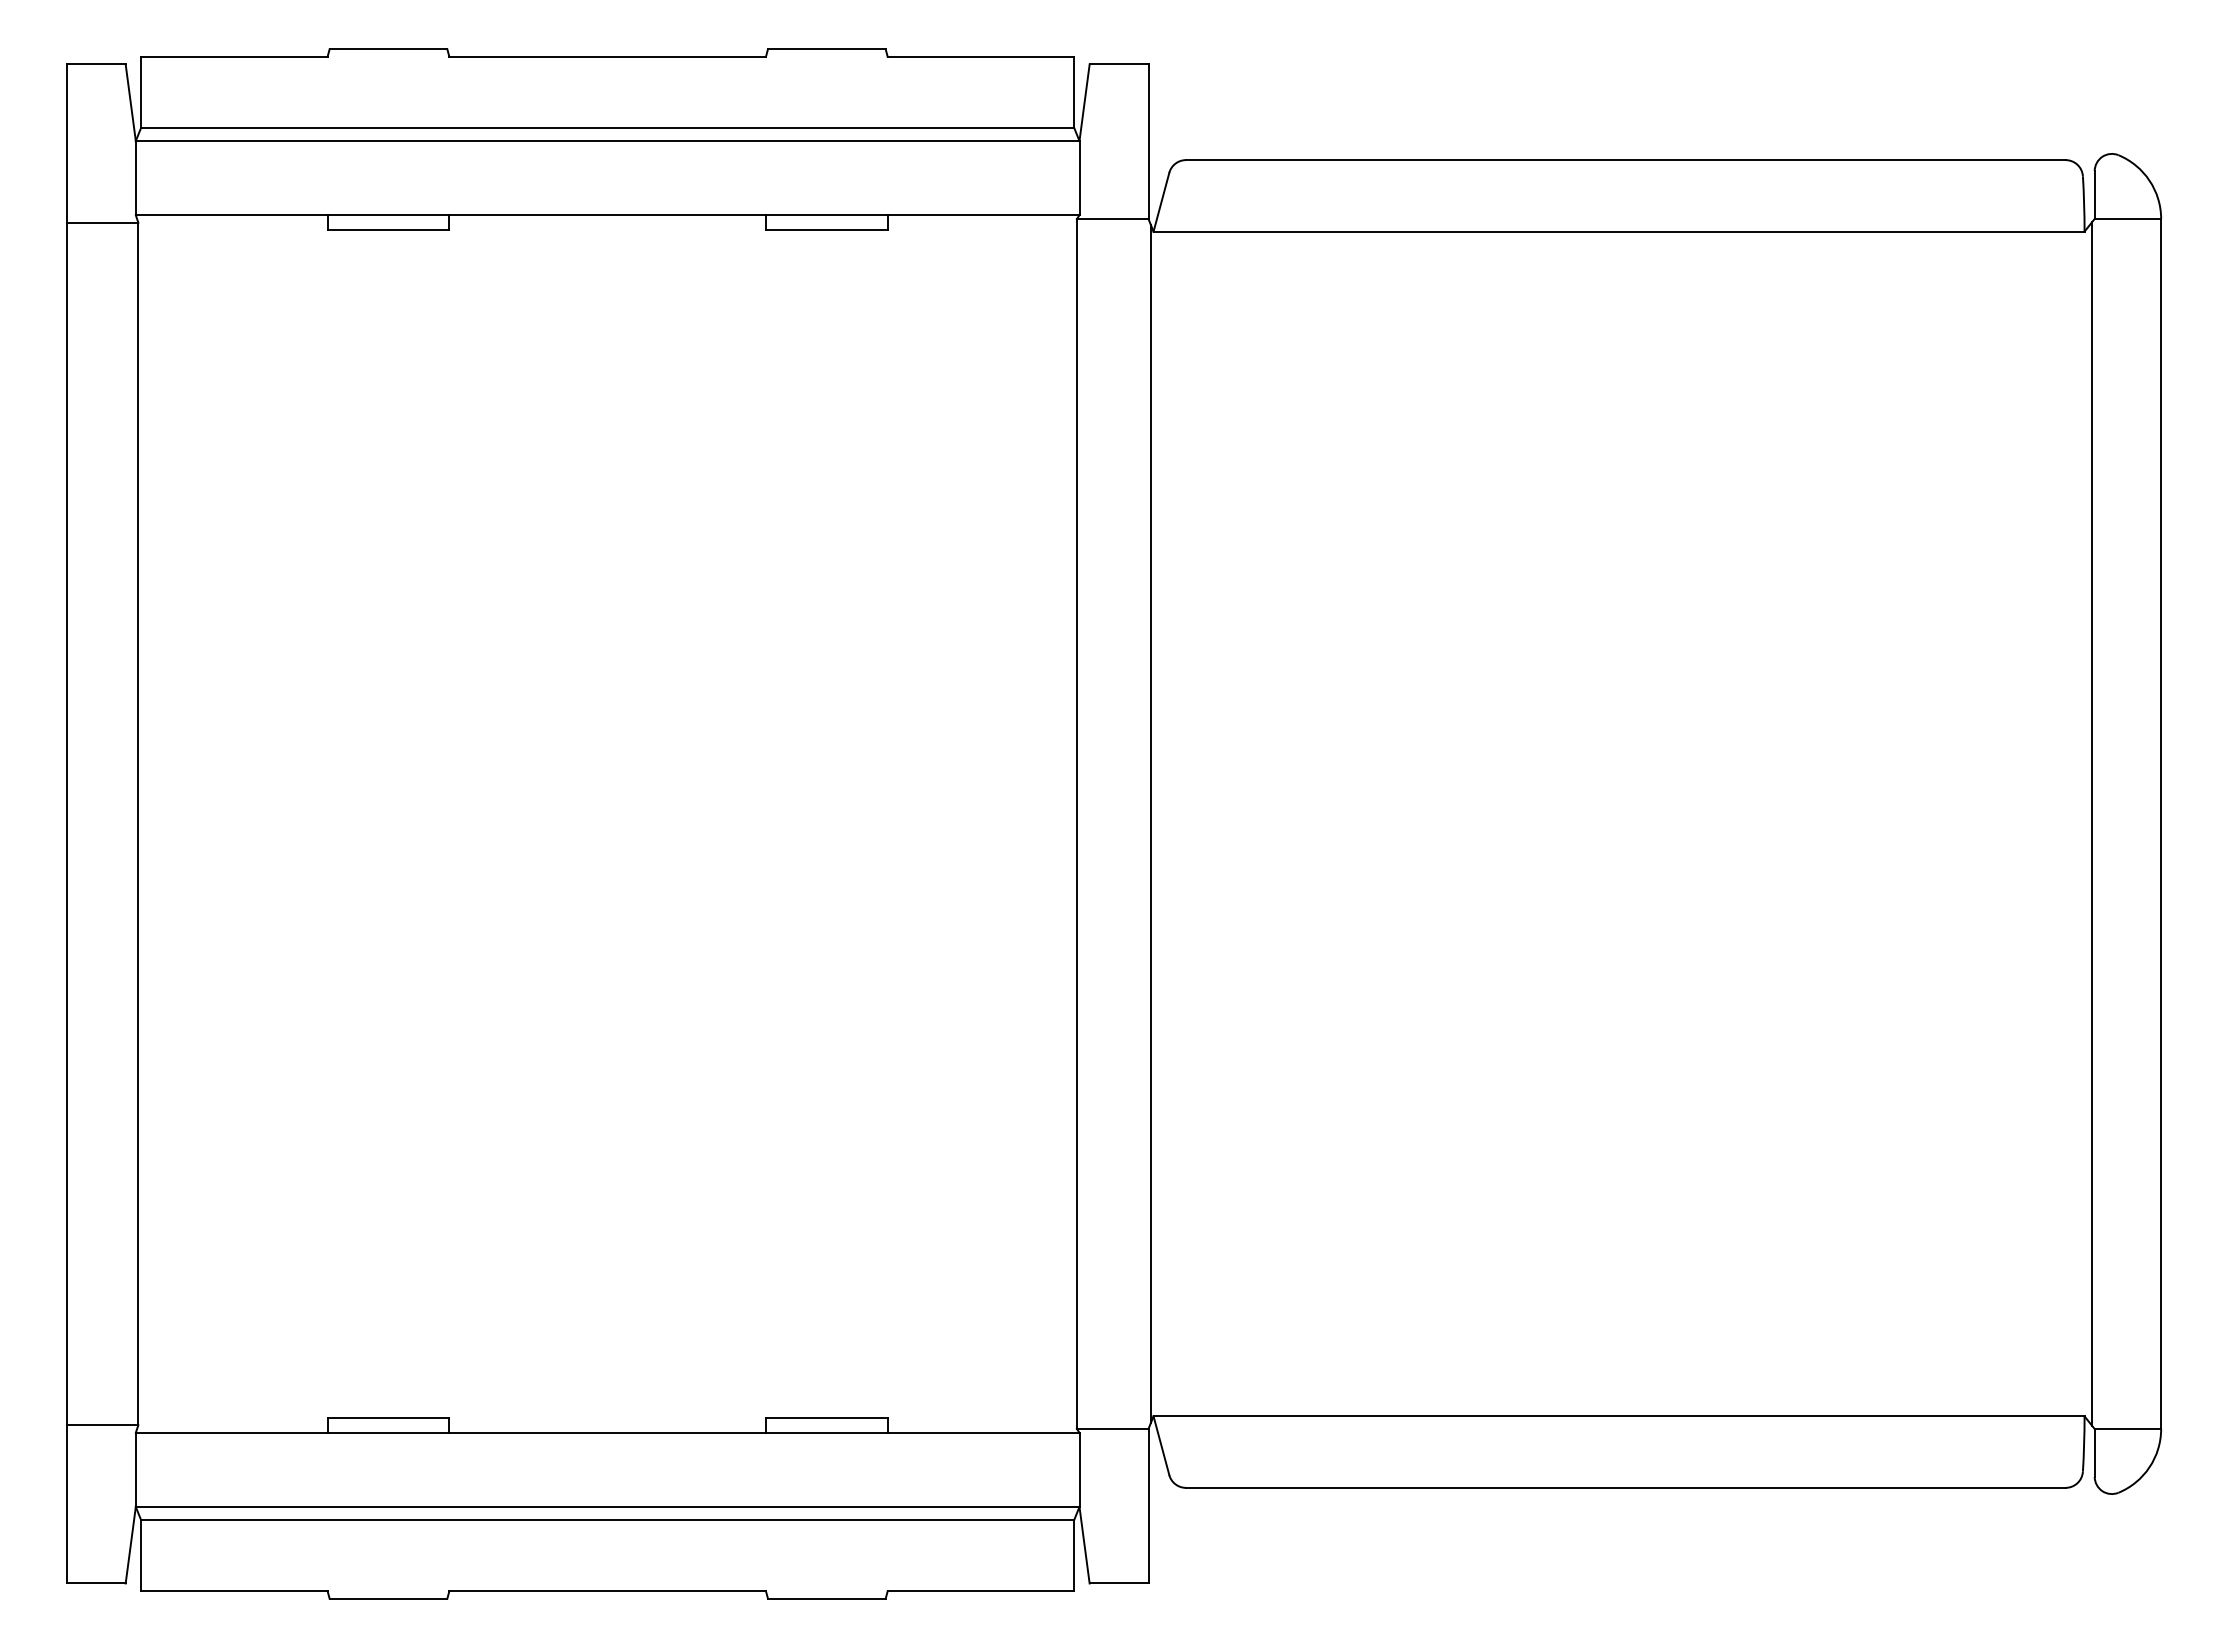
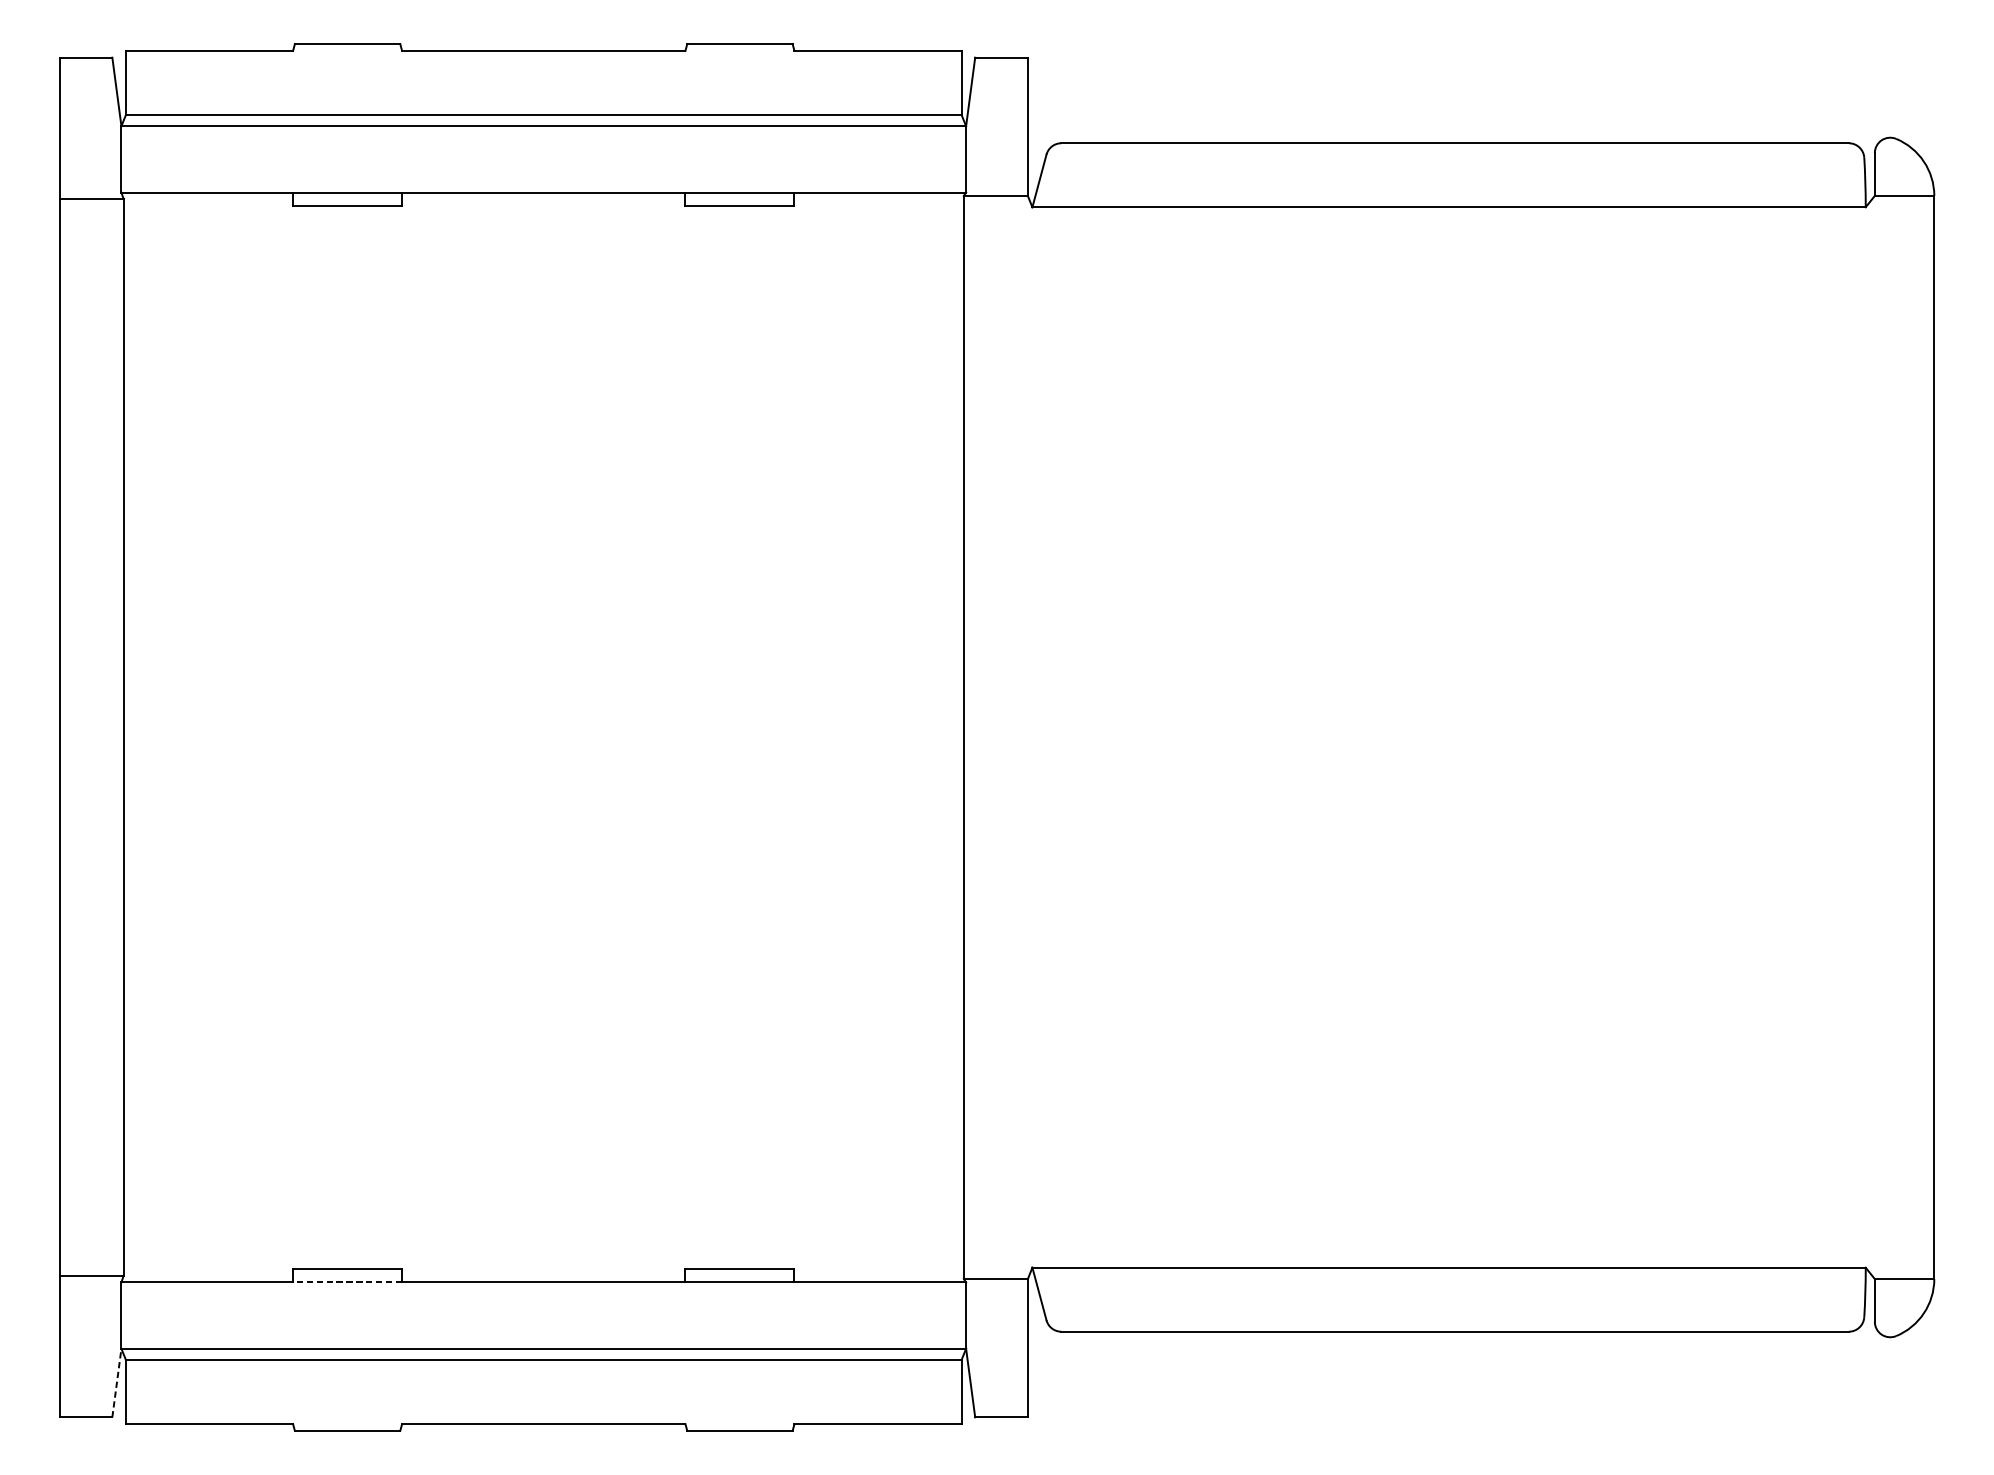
line: (1151, 823) -> (1030, 737), removed
line: (2092, 823) -> (1872, 737), removed
line: (388, 1432) -> (347, 1282), solid -> dashed
line: (130, 1545) -> (116, 1383), solid -> dashed

